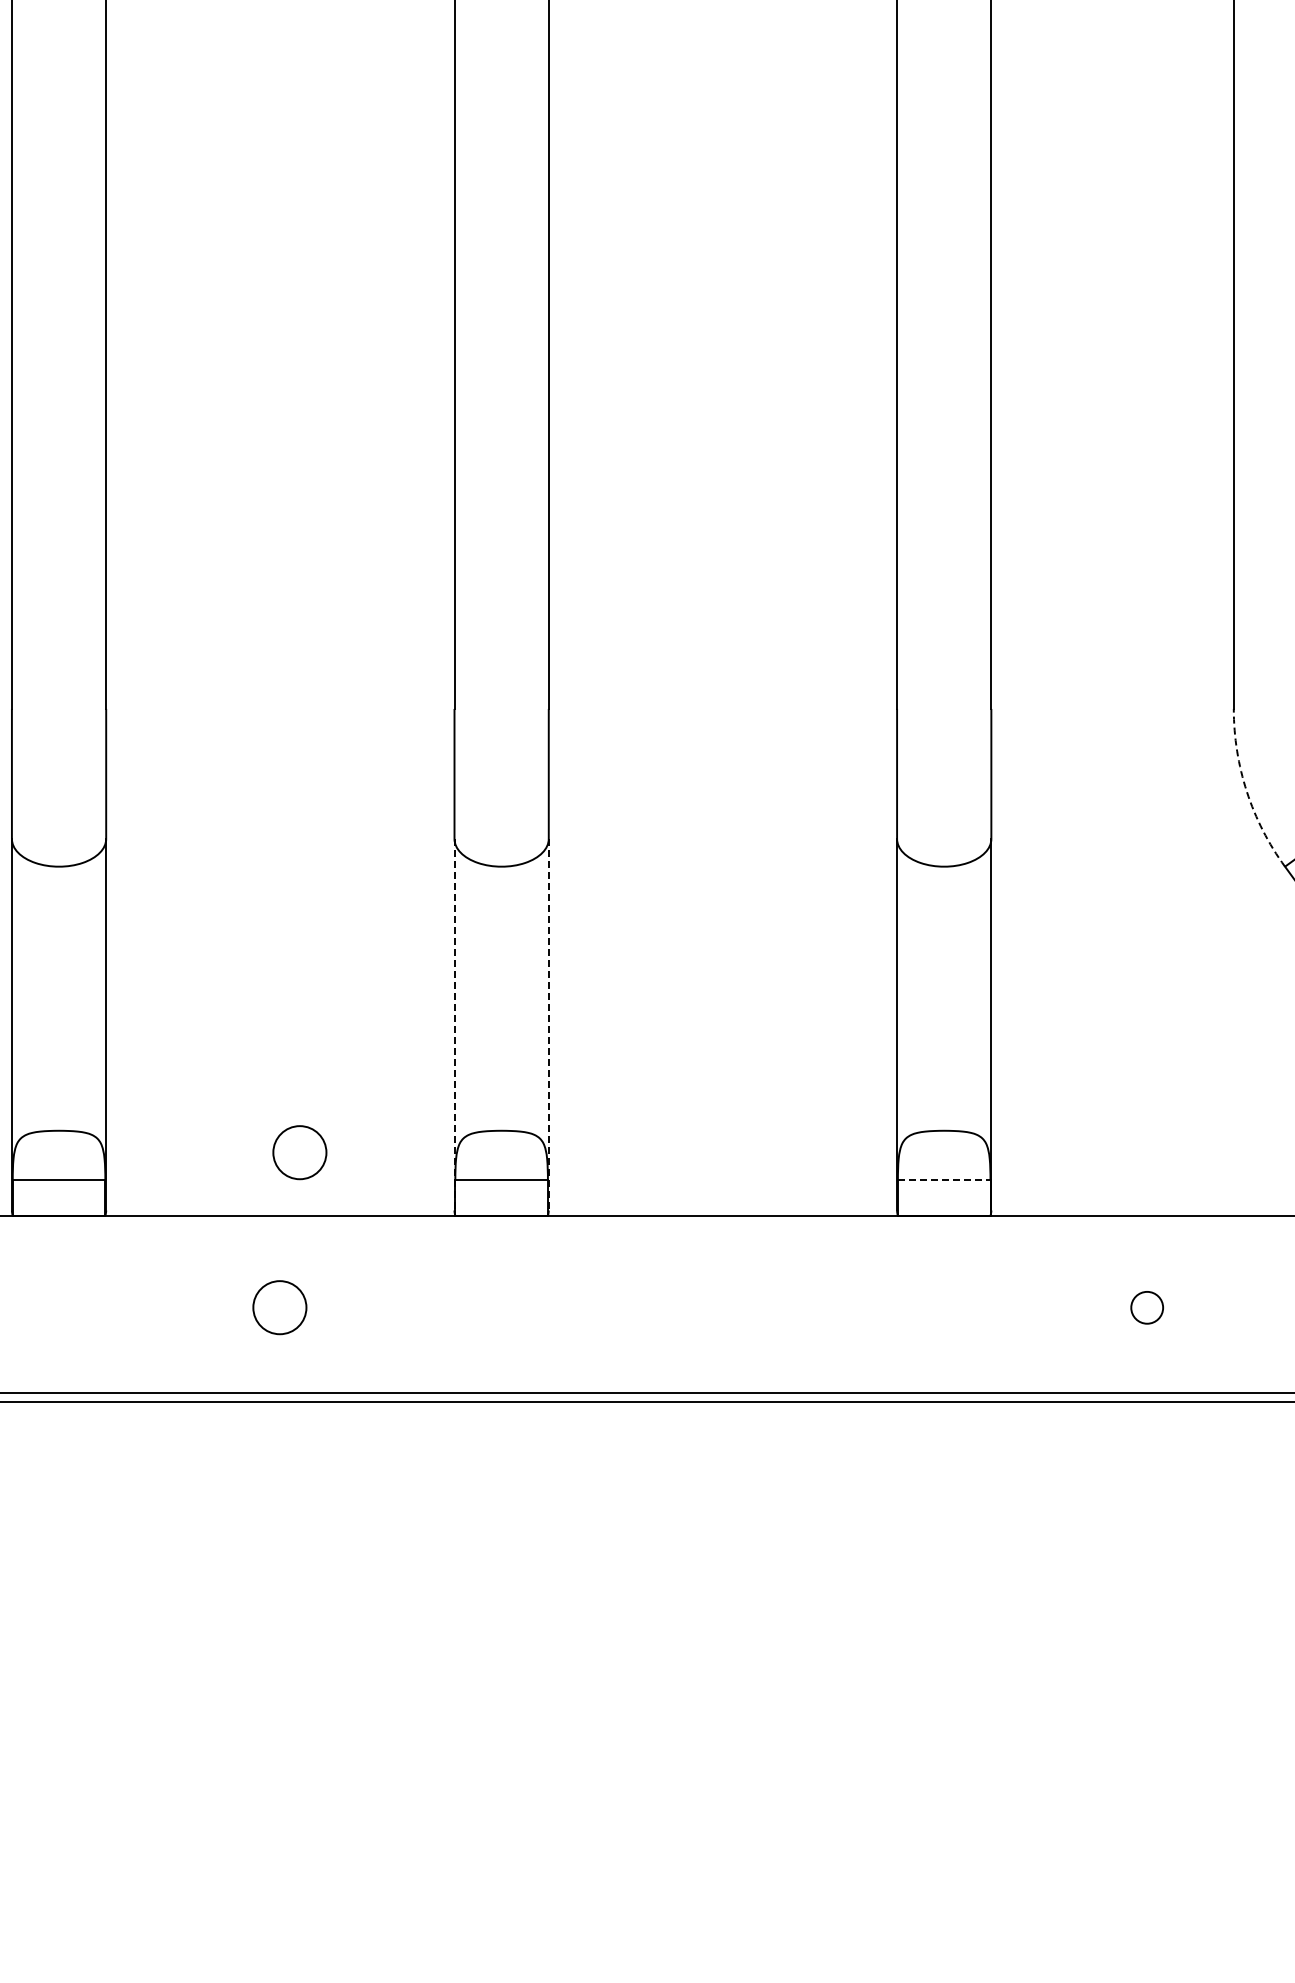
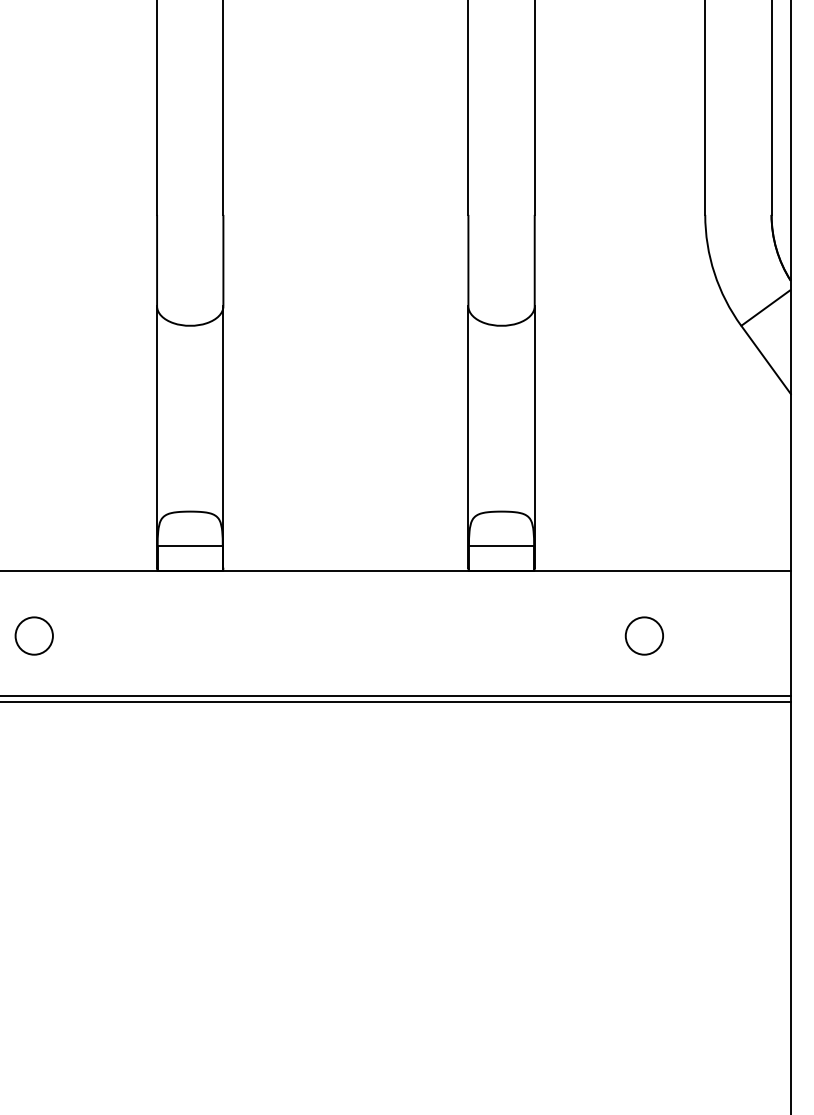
arc: (1246, 791) -> (714, 272), dashed -> solid
line: (454, 1024) -> (157, 436), dashed -> solid
line: (548, 1024) -> (223, 436), dashed -> solid
circle: (299, 1152) -> (48, 526), removed
line: (944, 1179) -> (501, 545), dashed -> solid
circle: (1146, 1307) -> (643, 635), size x1.67

